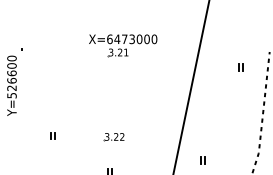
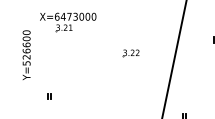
part: (123, 45) -> (68, 21), moved
part: (52, 135) -> (48, 96), moved
part: (113, 137) -> (130, 53), moved

